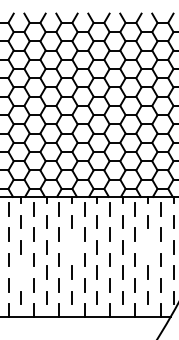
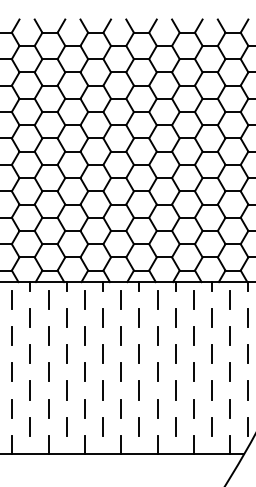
line: (71, 247) -> (102, 354), added
line: (147, 247) -> (211, 354), added
line: (20, 272) -> (29, 390), added

